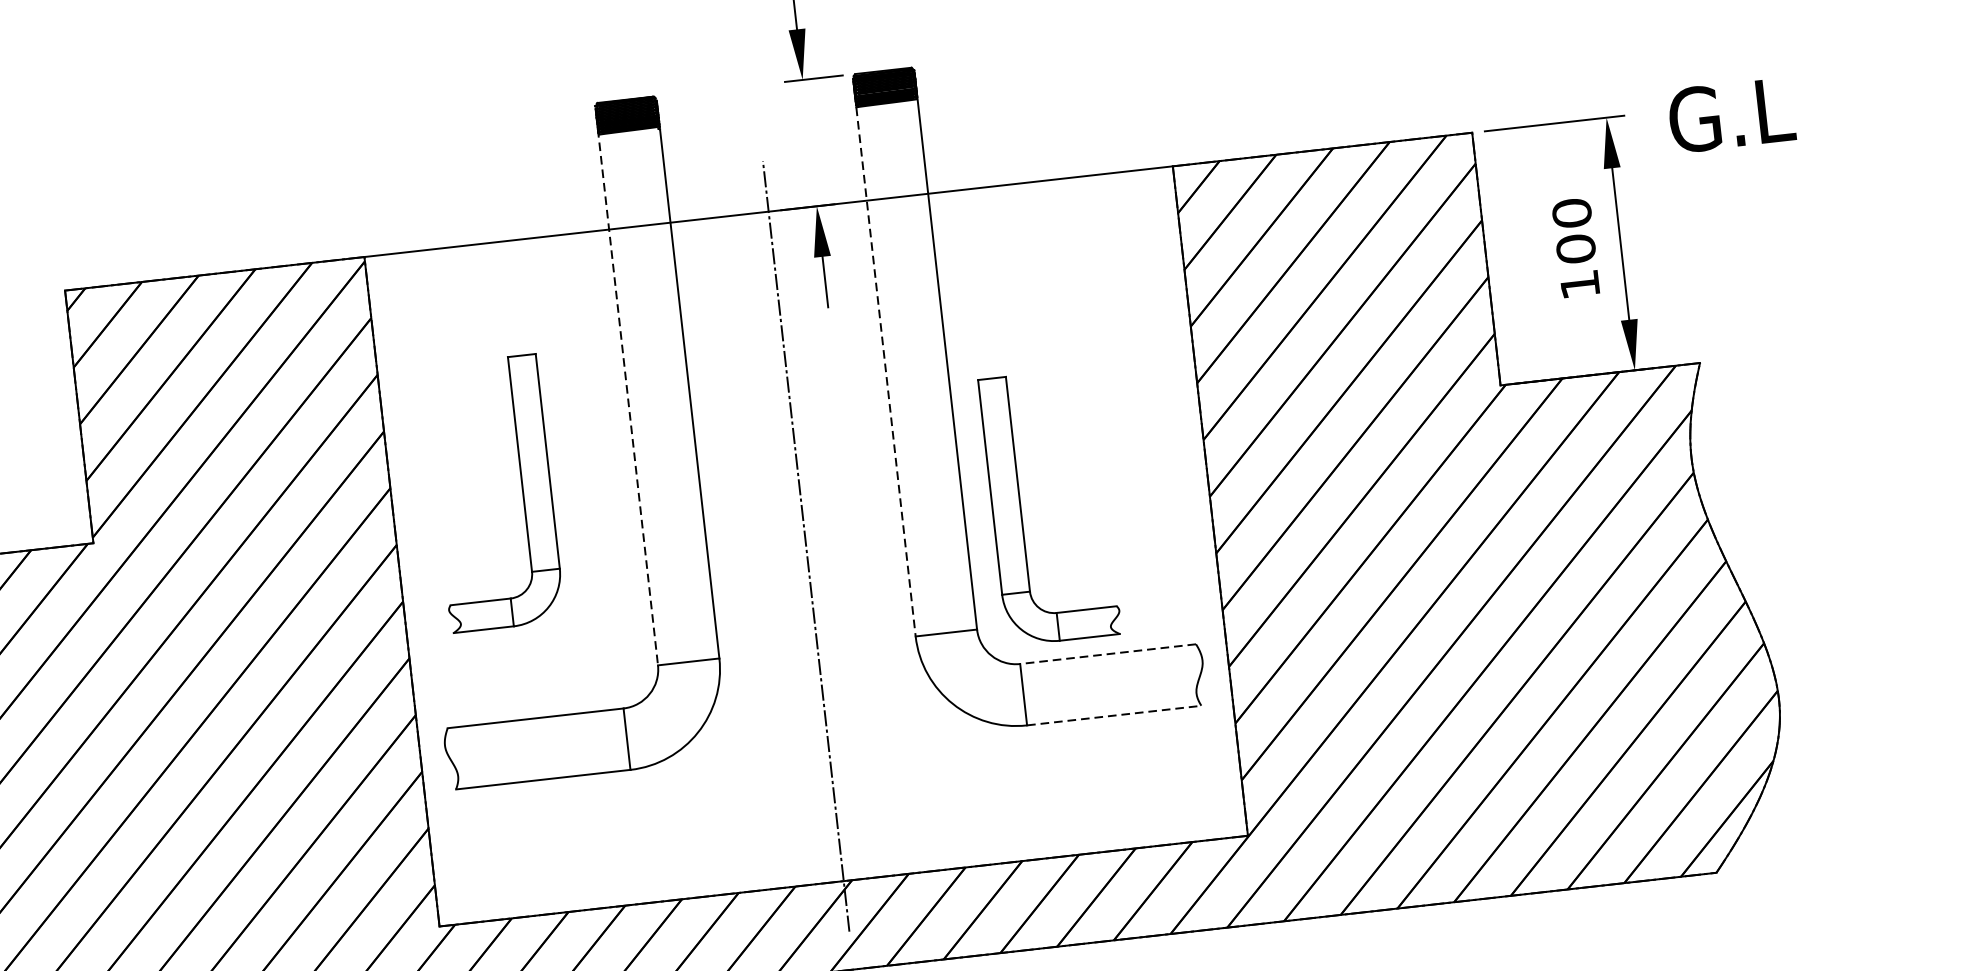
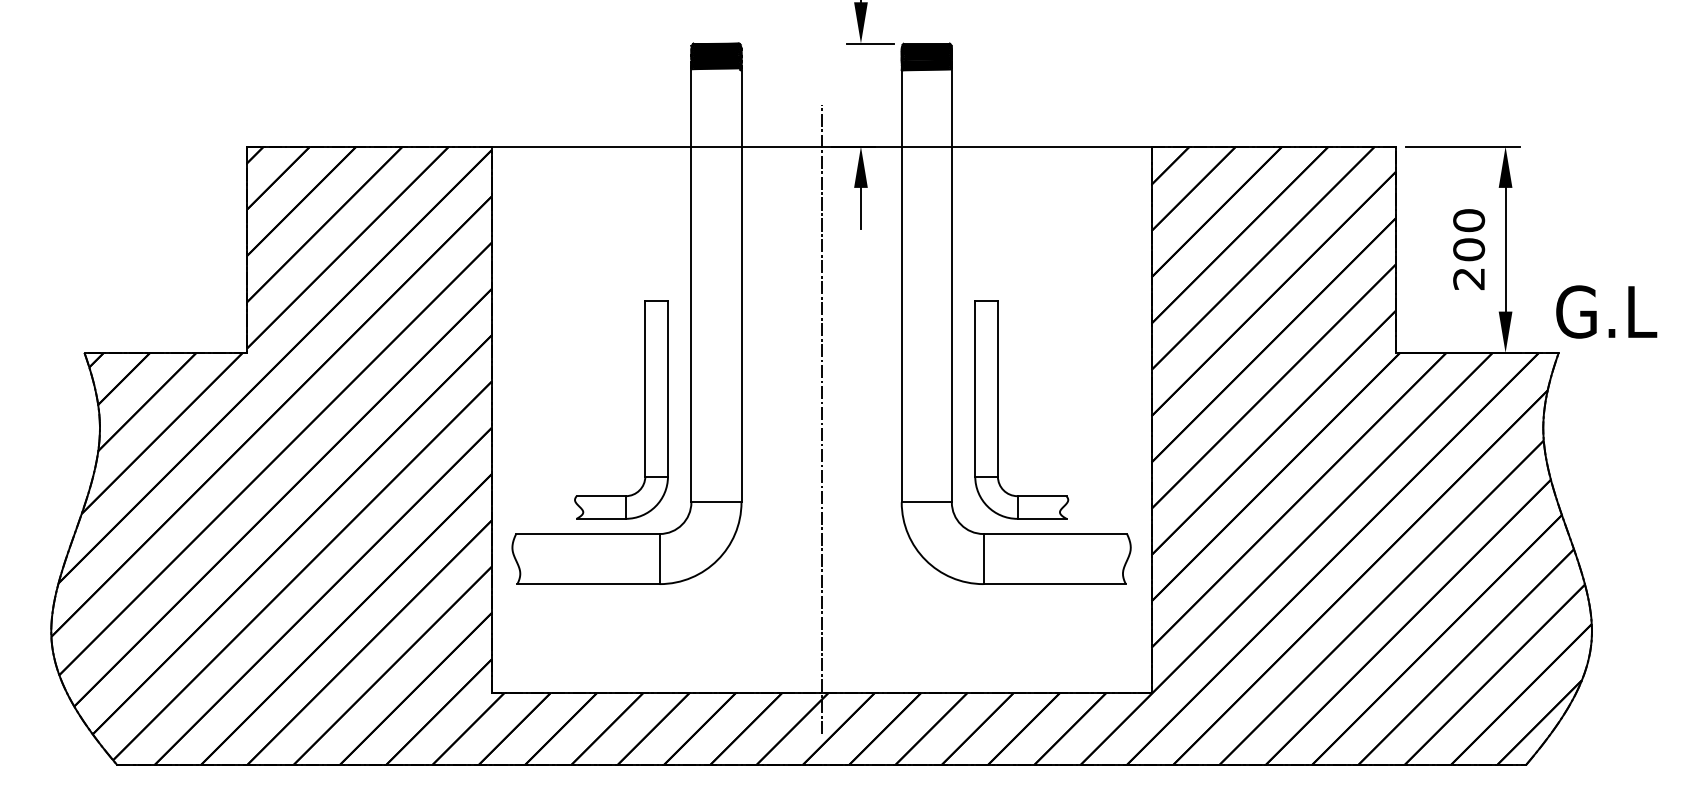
text: (1731, 114) -> (1606, 311), moved
text: (1579, 285) -> (1468, 279), 100 -> 200
line: (885, 365) -> (901, 281), dashed -> solid
line: (628, 397) -> (691, 283), dashed -> solid
part: (521, 489) -> (644, 409), moved
line: (1108, 654) -> (1055, 534), dashed -> solid
line: (1115, 715) -> (1055, 584), dashed -> solid

